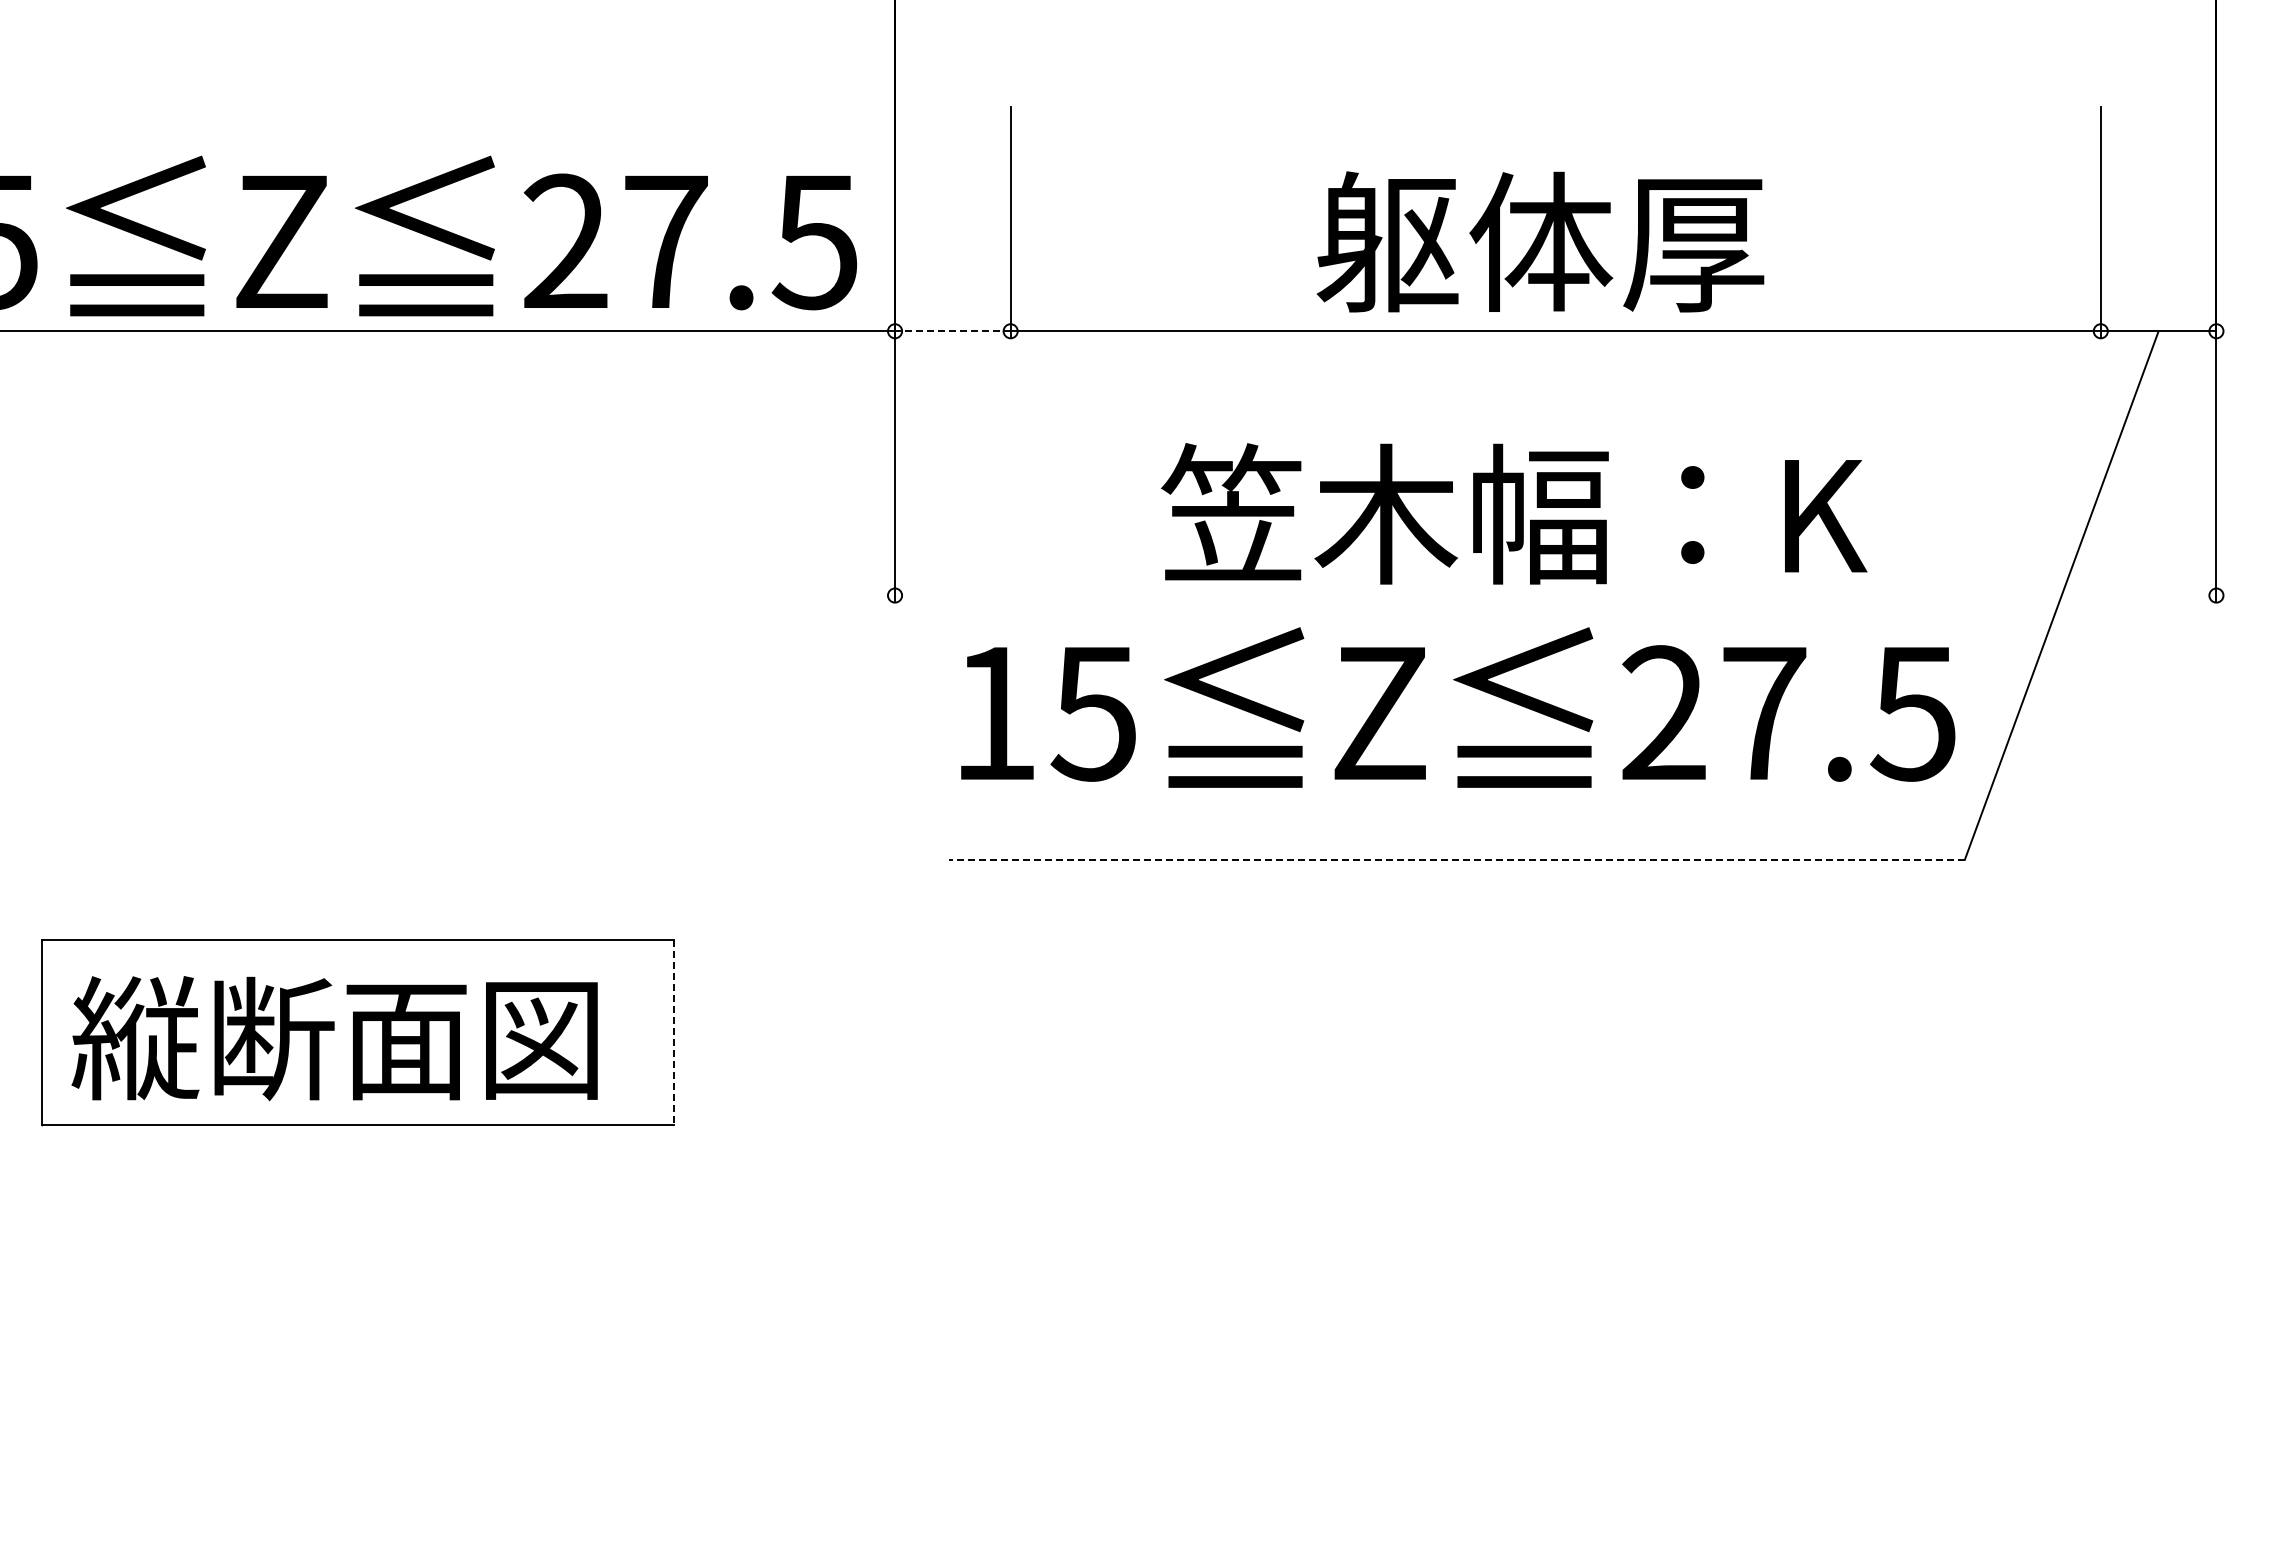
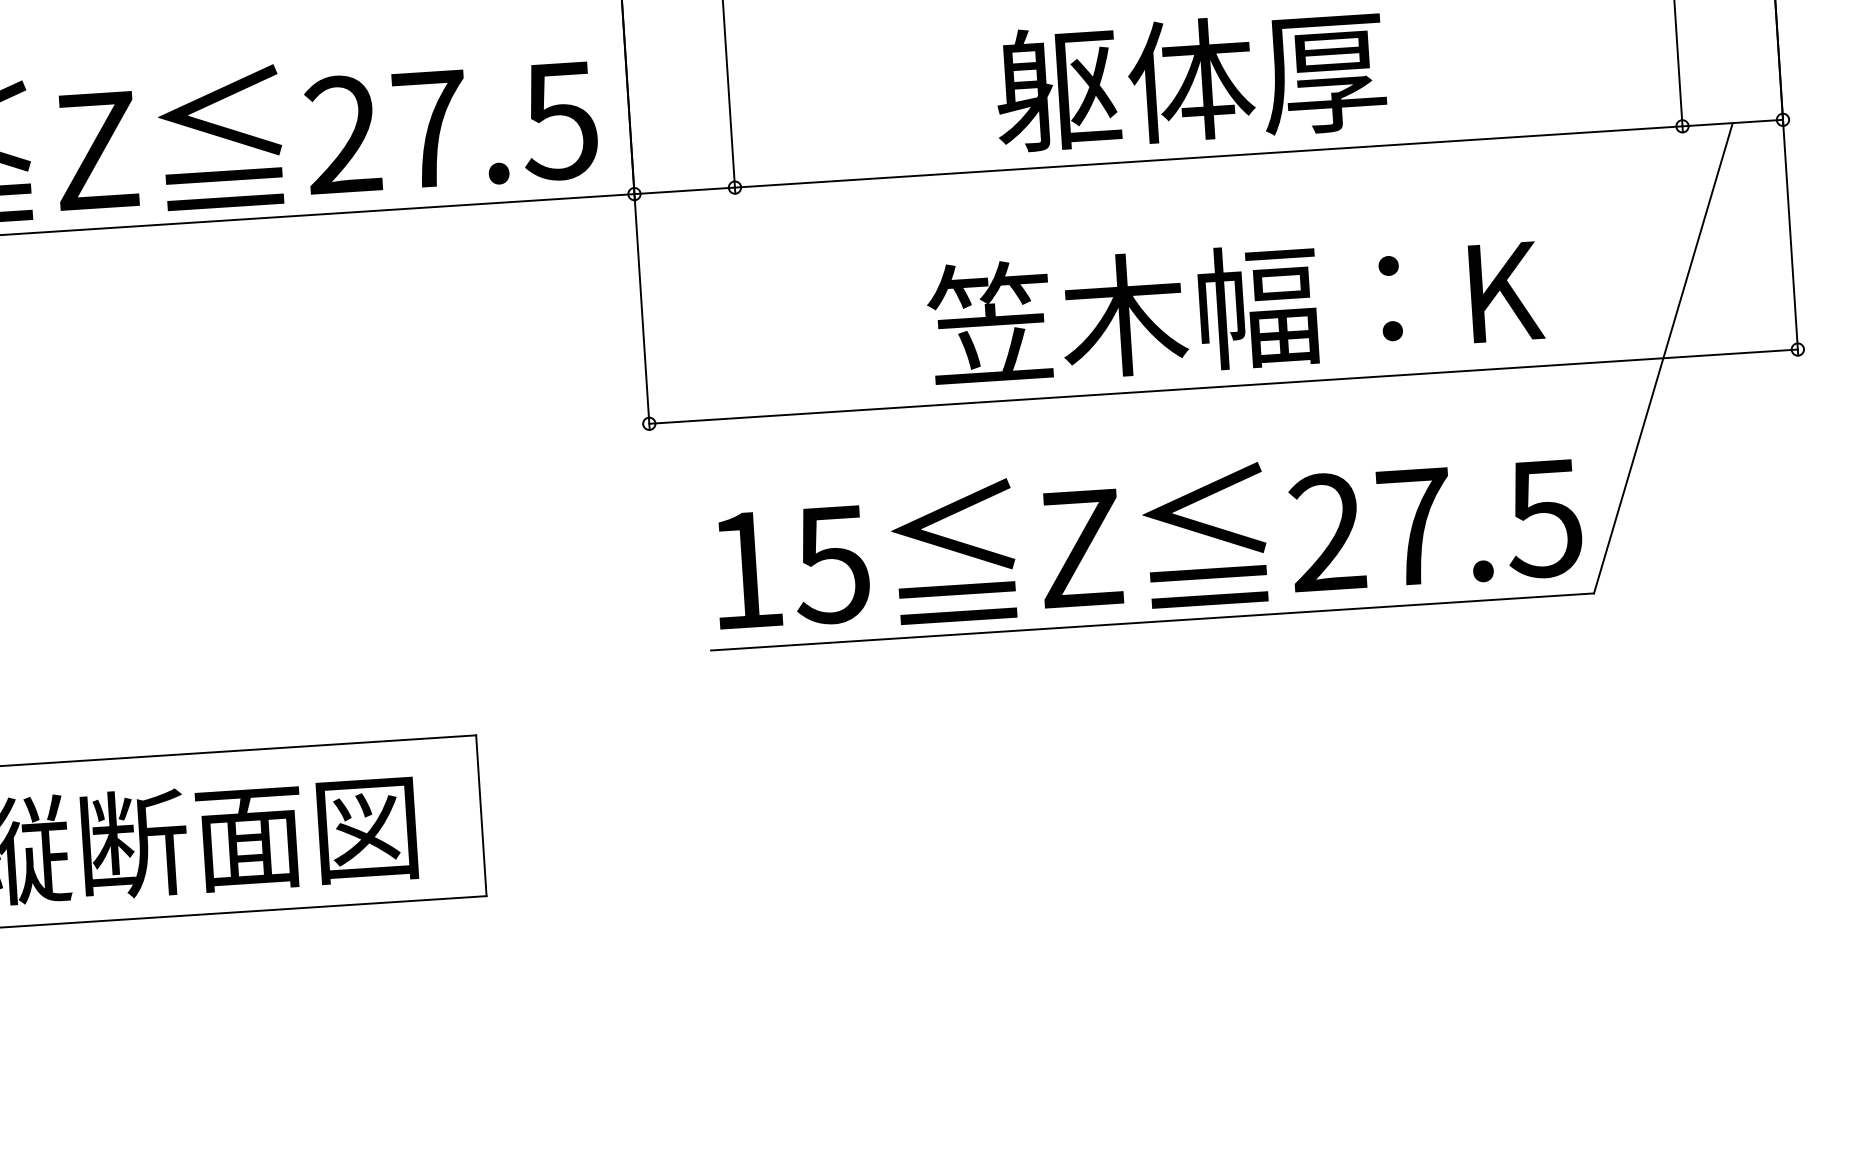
line: (952, 331) -> (684, 191), dashed -> solid
text: (1514, 513) -> (1235, 307), moved
line: (1555, 595) -> (1223, 386), added
text: (1458, 707) -> (1148, 538), moved
line: (1456, 859) -> (1152, 621), dashed -> solid
line: (673, 1032) -> (481, 816), dashed -> solid

